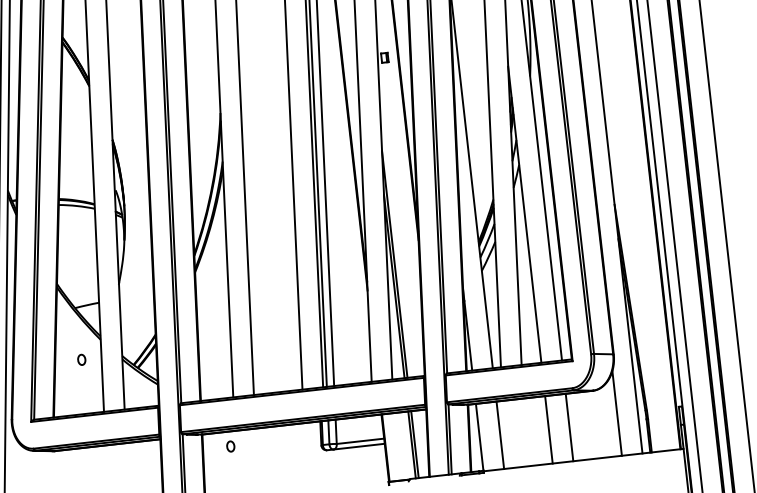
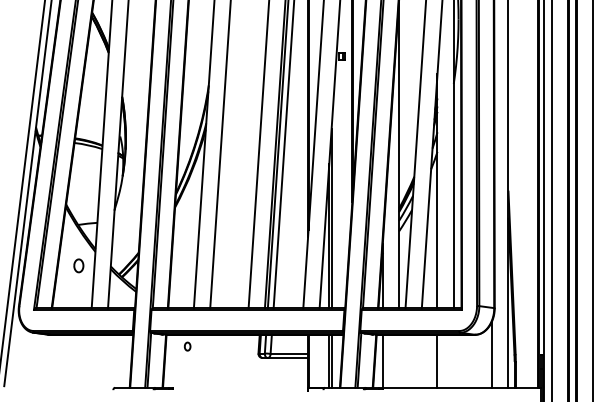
part: (81, 359) -> (78, 265), size x1.6
line: (569, 427) -> (453, 361), removed
line: (500, 435) -> (399, 361), removed

